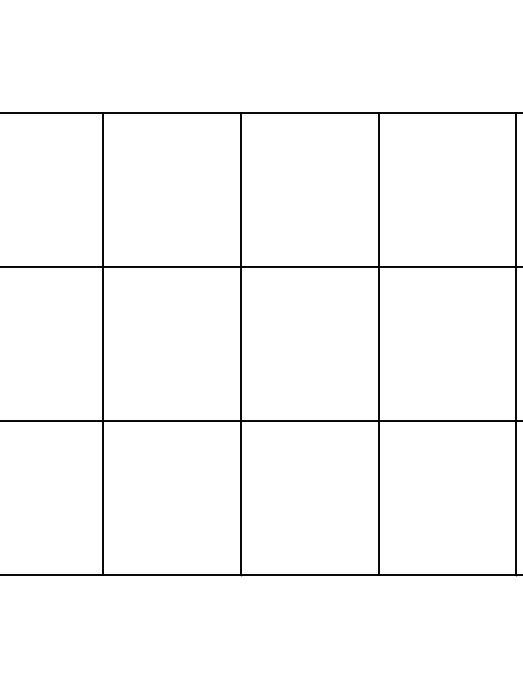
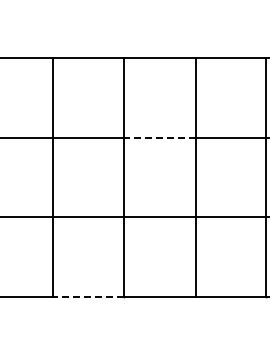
line: (310, 266) -> (160, 137), solid -> dashed
line: (171, 574) -> (88, 296), solid -> dashed

